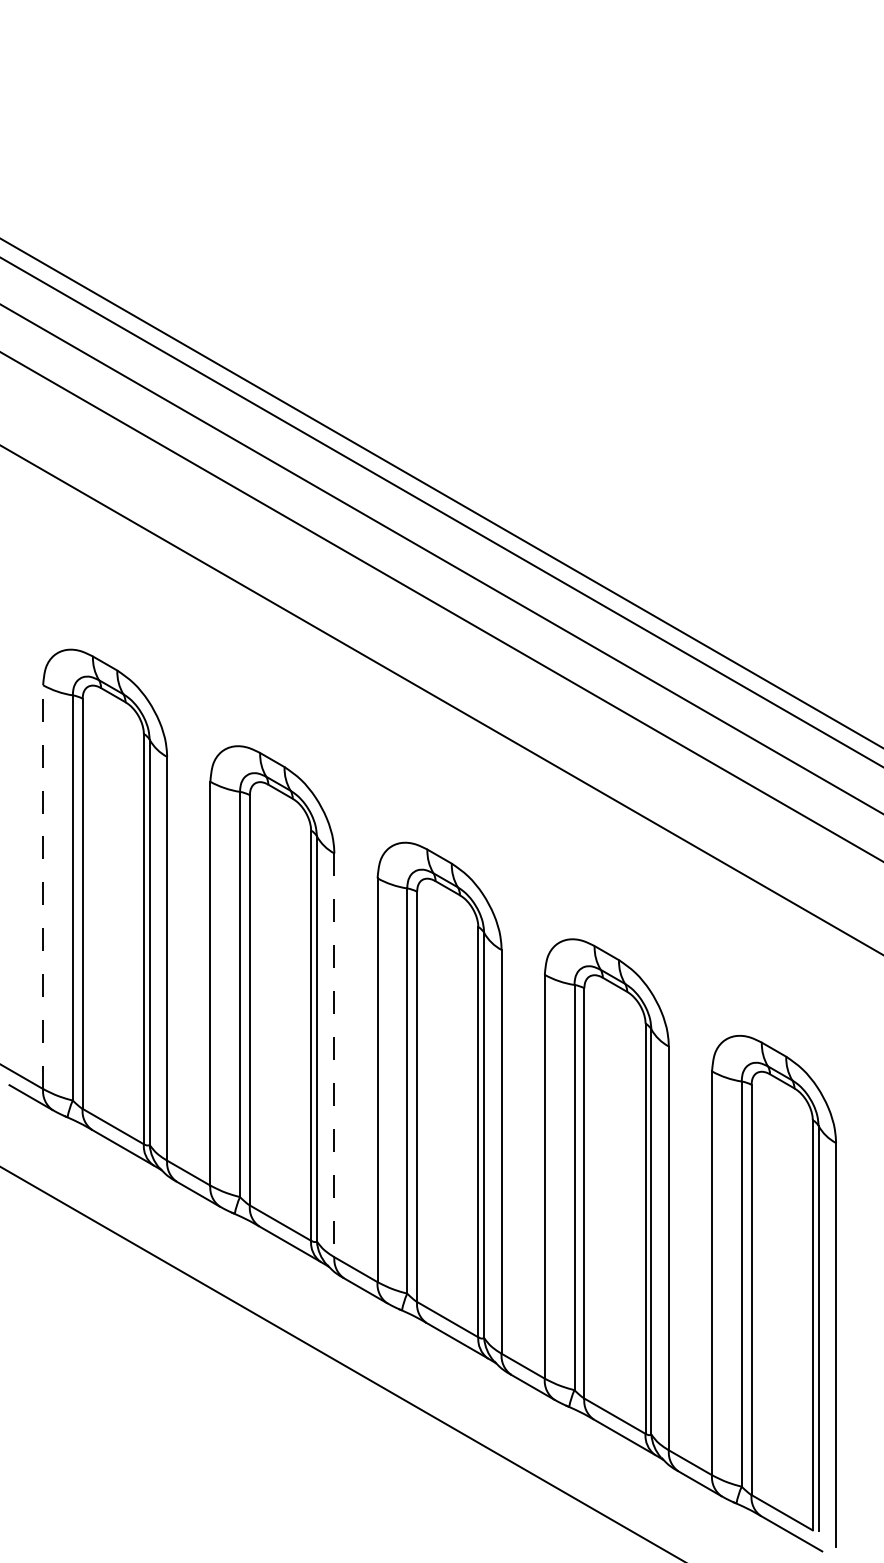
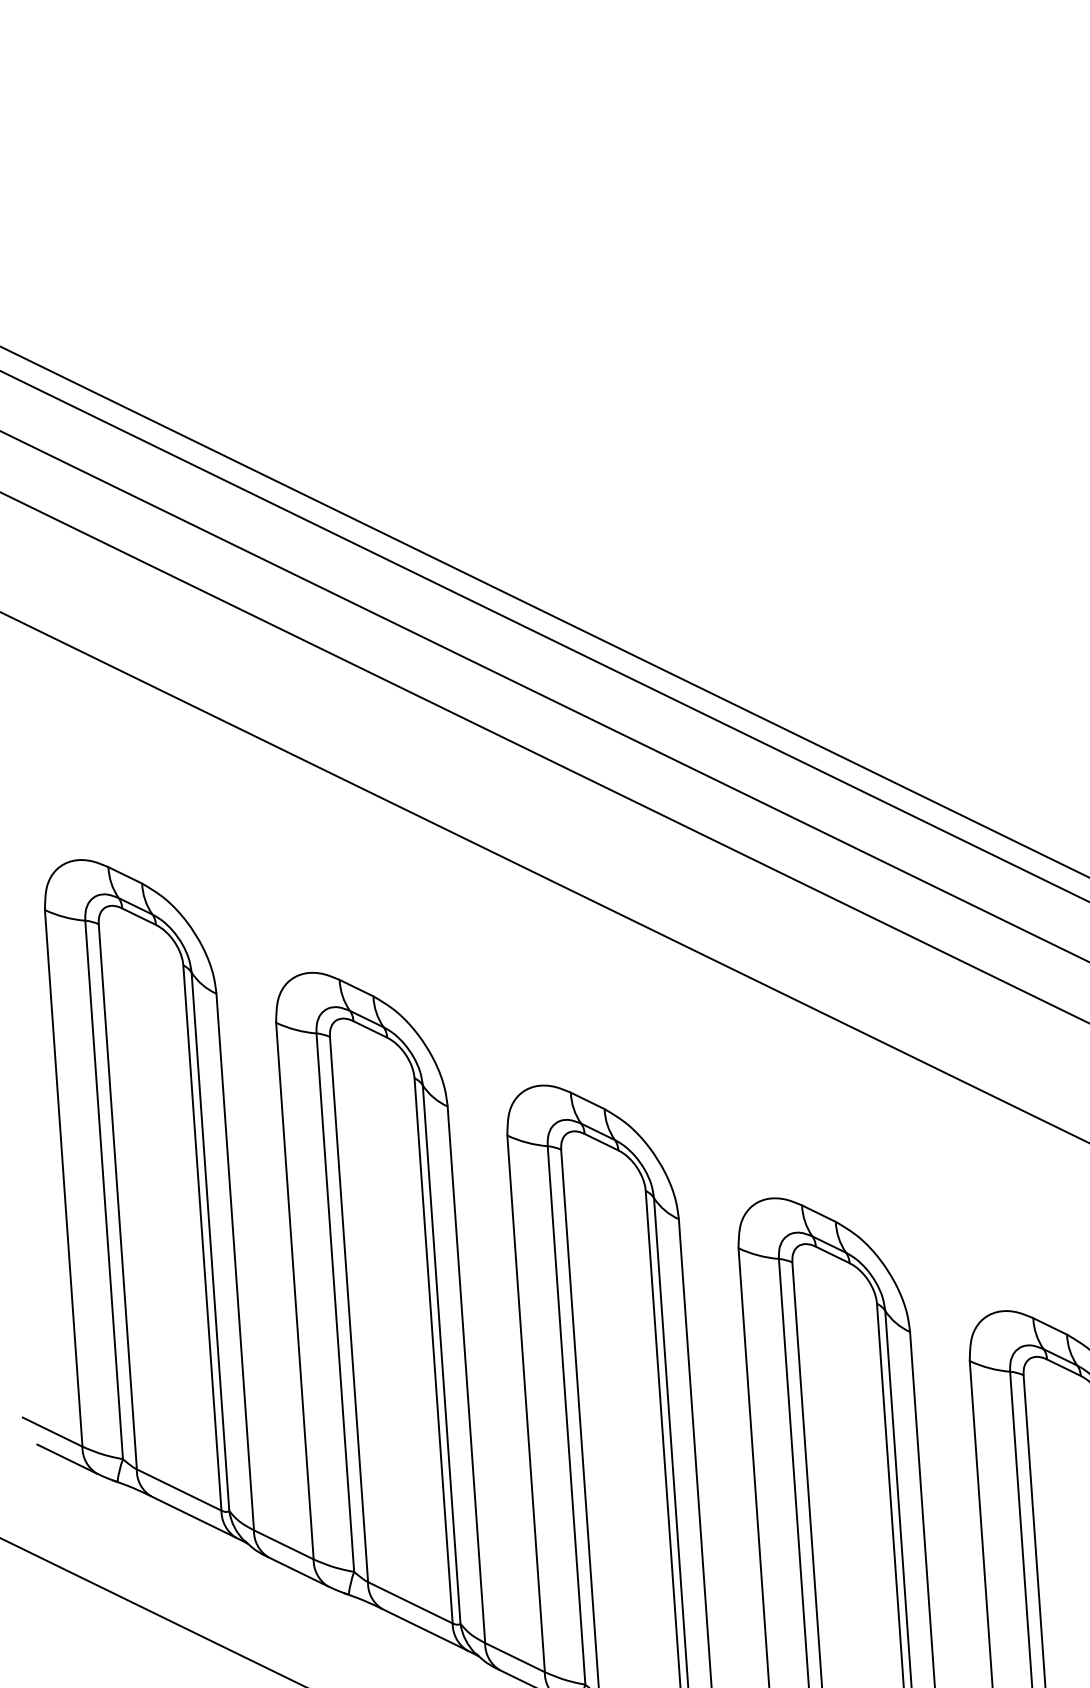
line: (43, 887) -> (64, 1178), dashed -> solid
line: (334, 1055) -> (466, 1374), dashed -> solid

